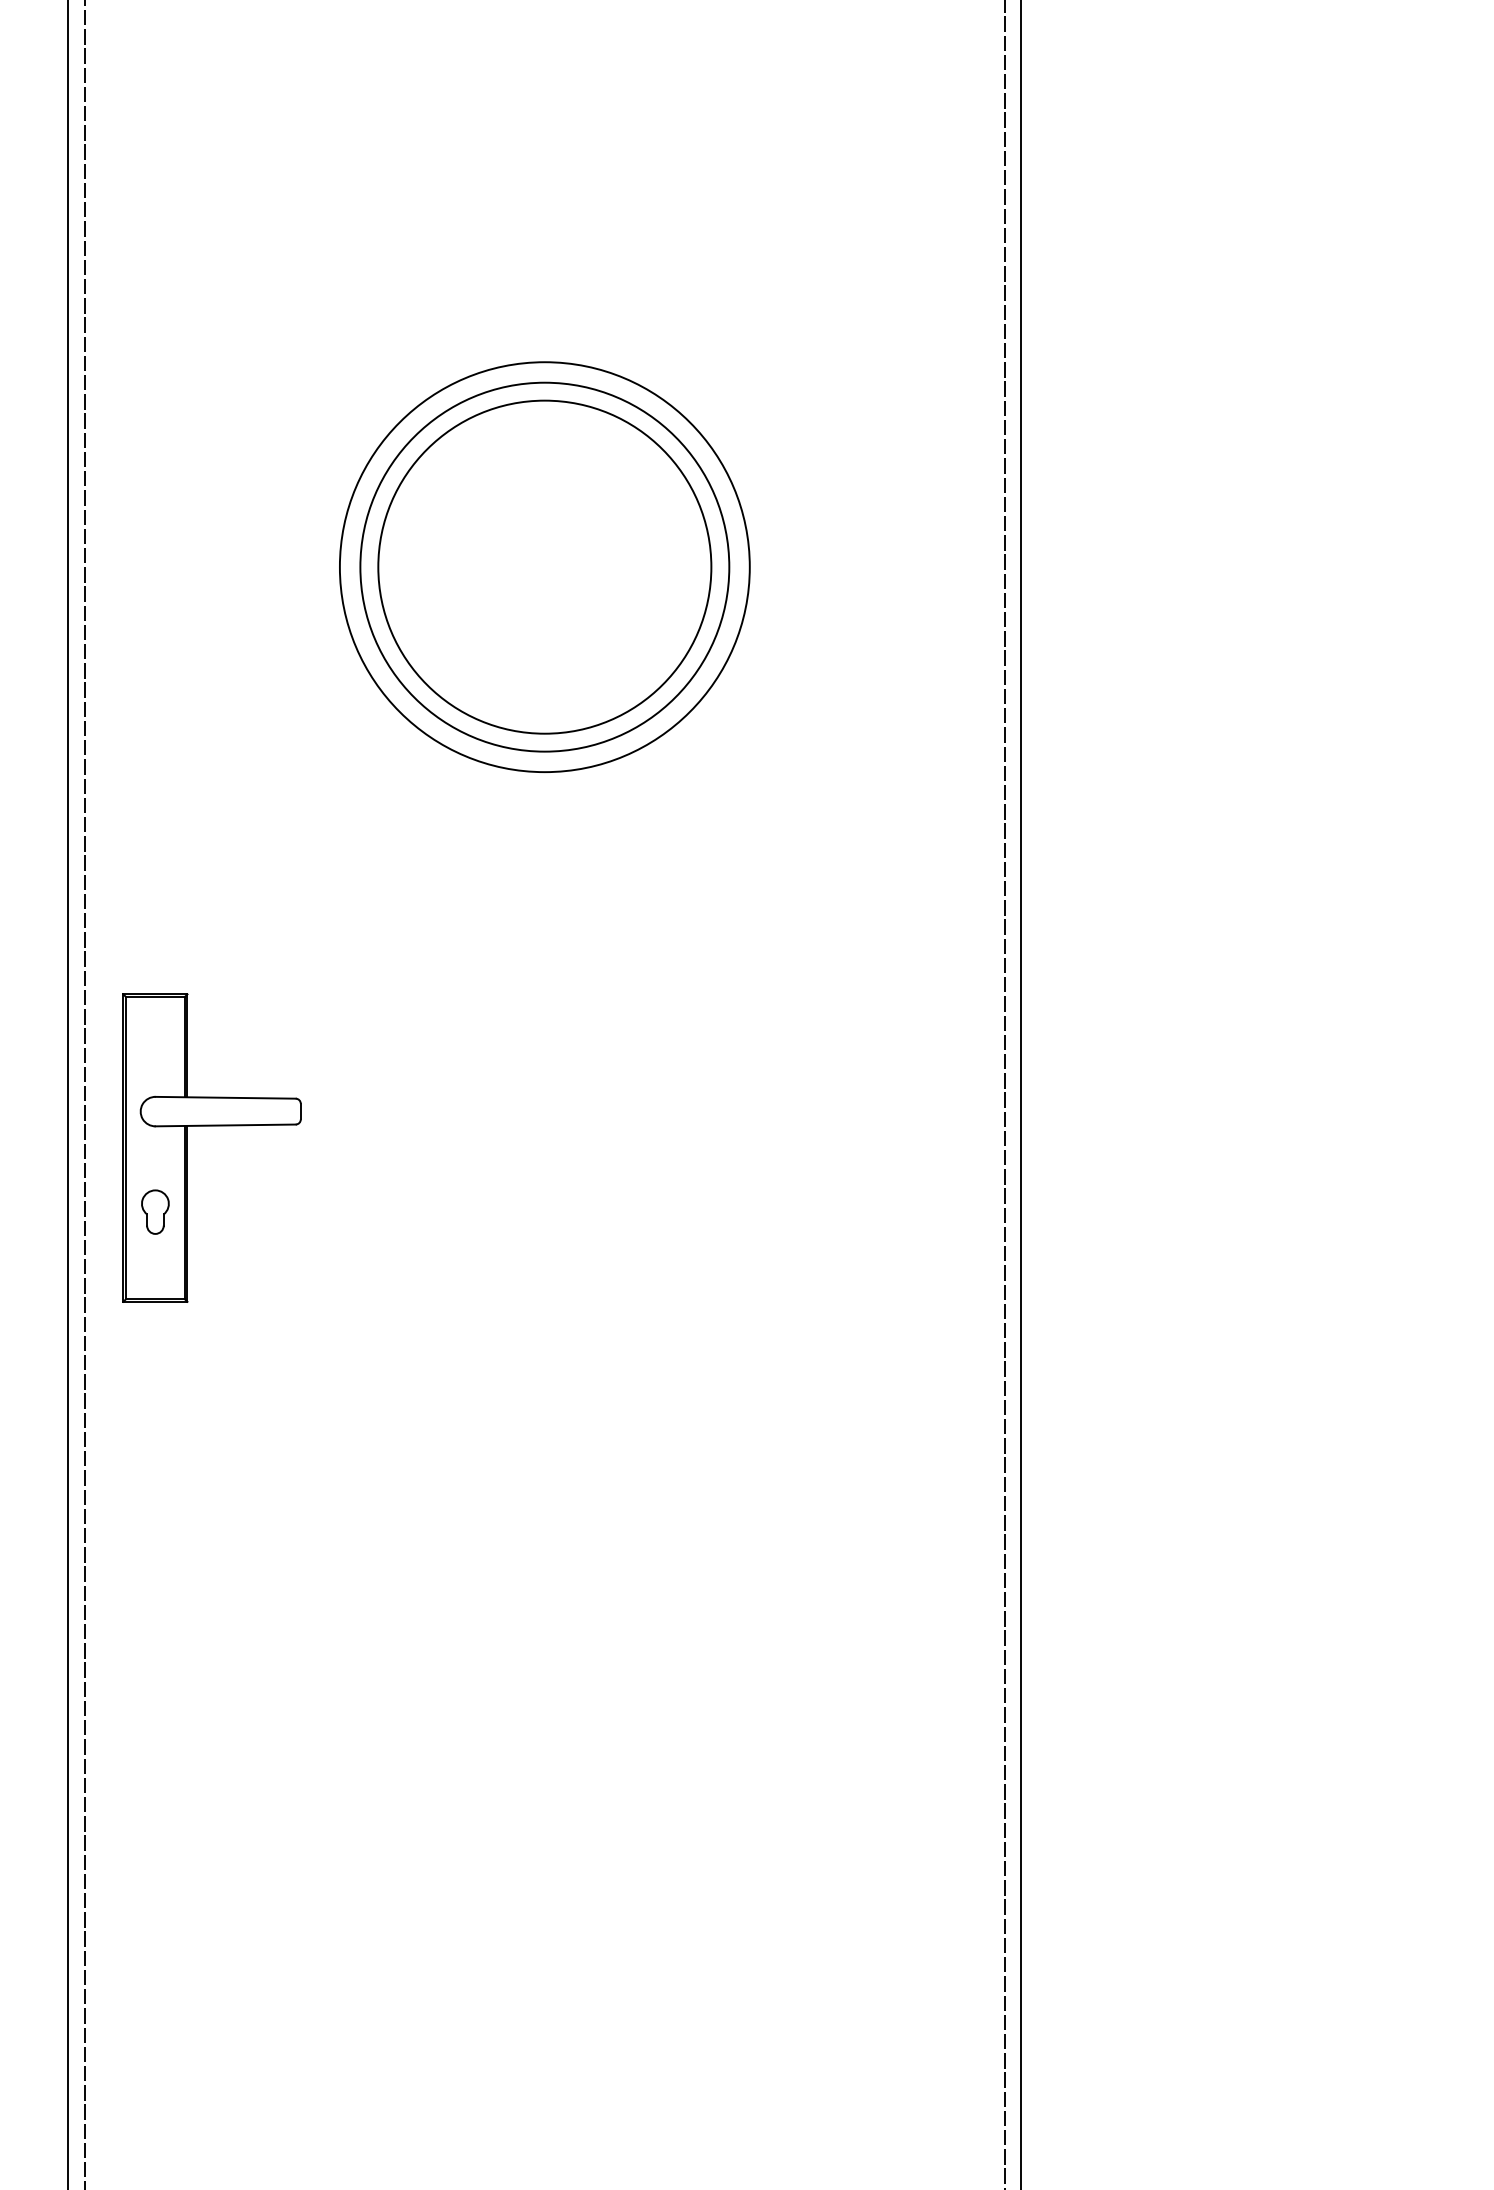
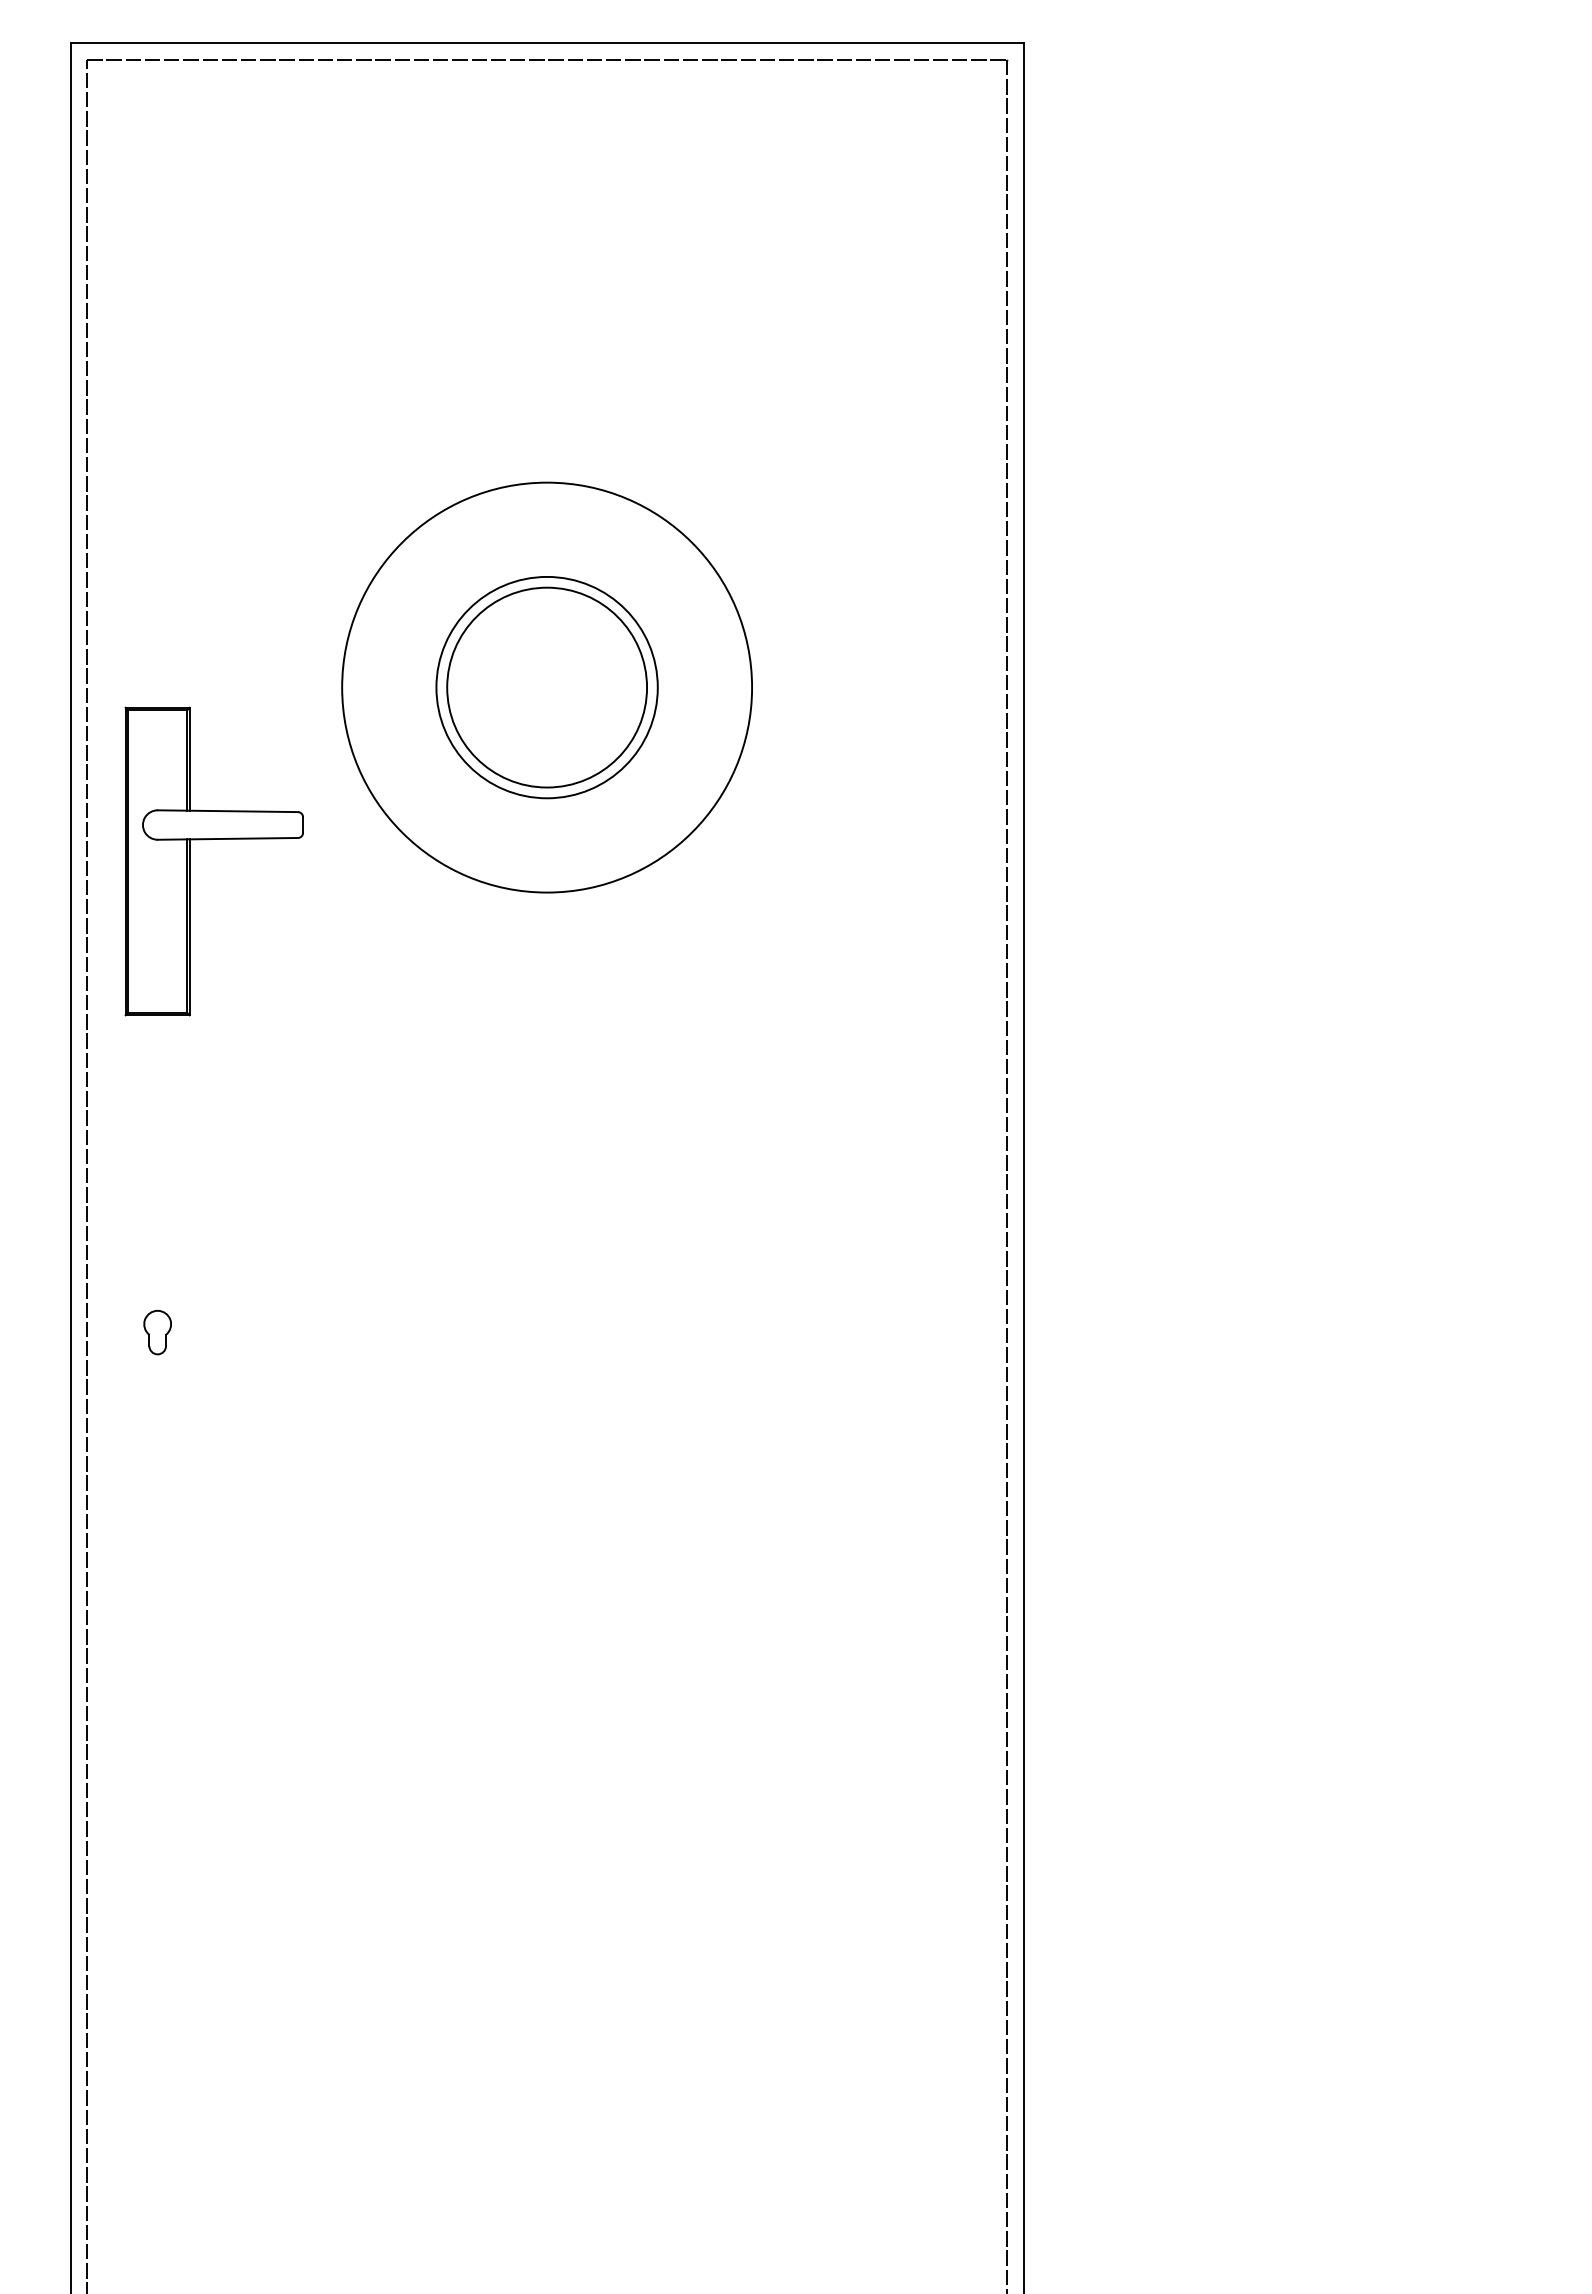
circle: (544, 567) -> (546, 687), size x0.6
circle: (544, 567) -> (546, 687), size x0.6
part: (211, 1126) -> (213, 839), moved

